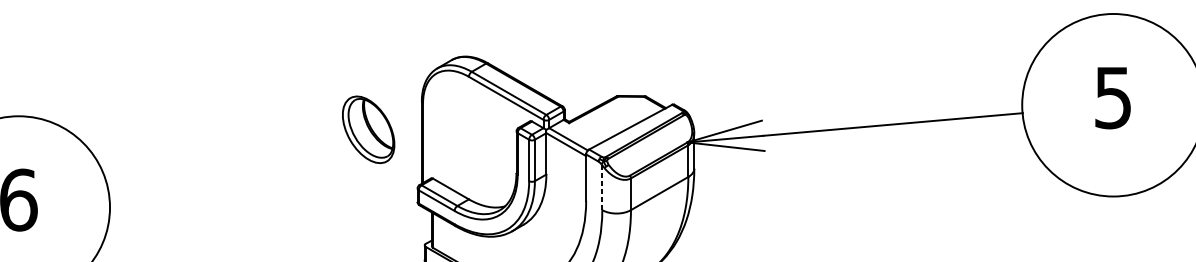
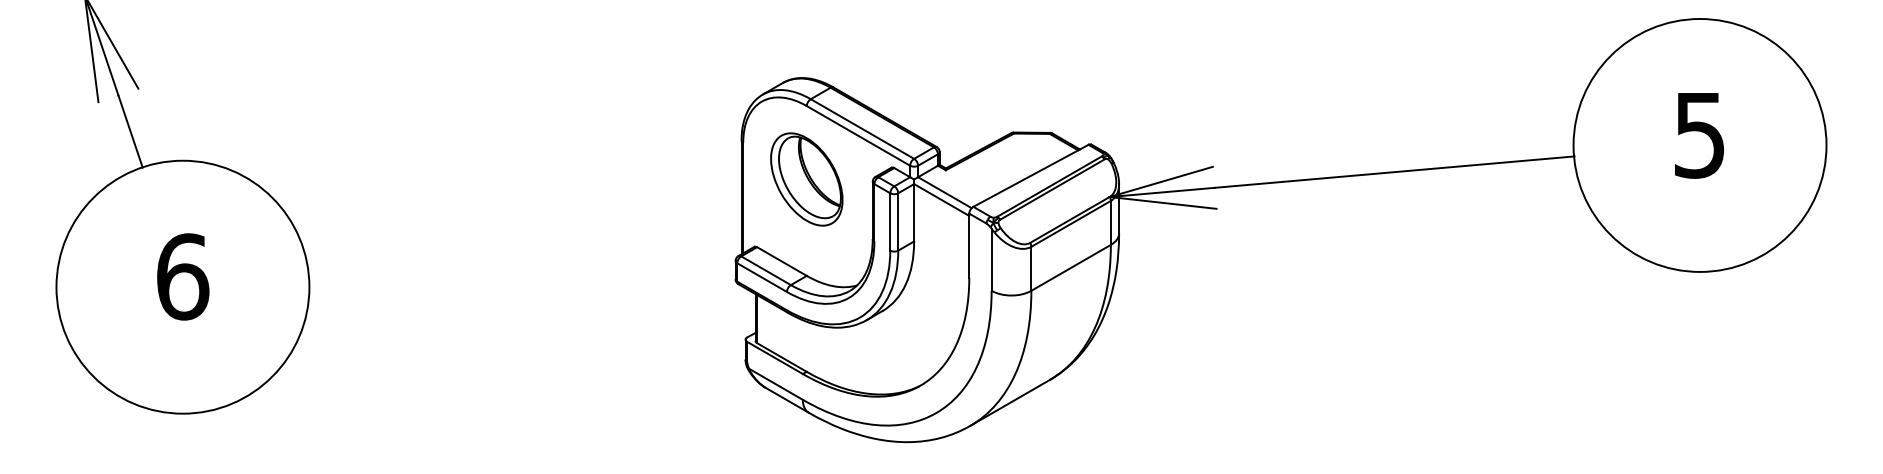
part: (368, 129) -> (806, 179), moved
line: (602, 188) -> (991, 260), dashed -> solid

